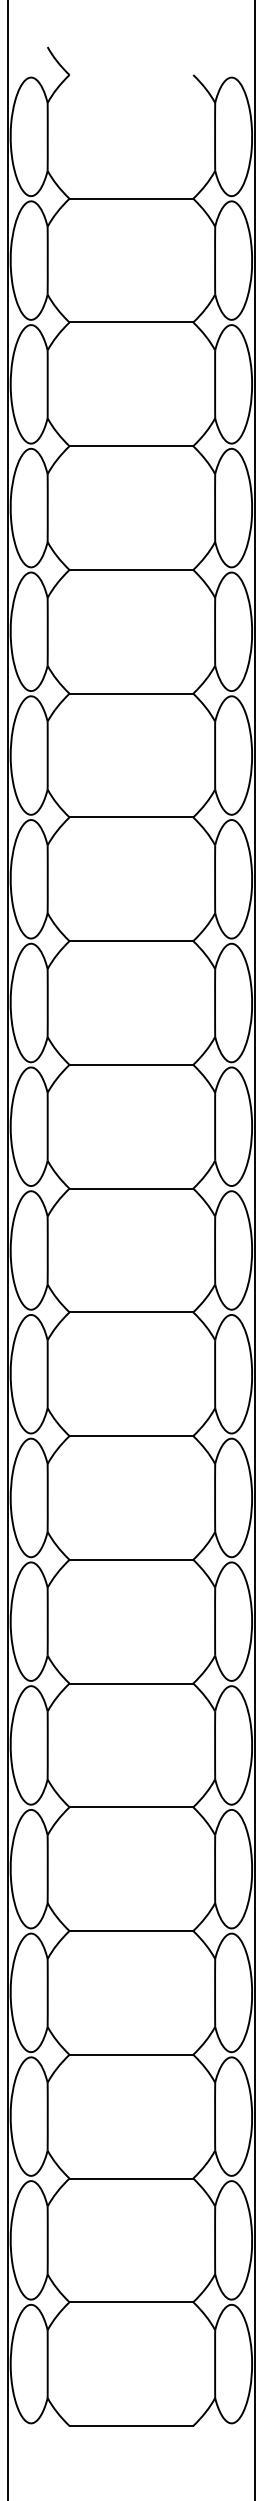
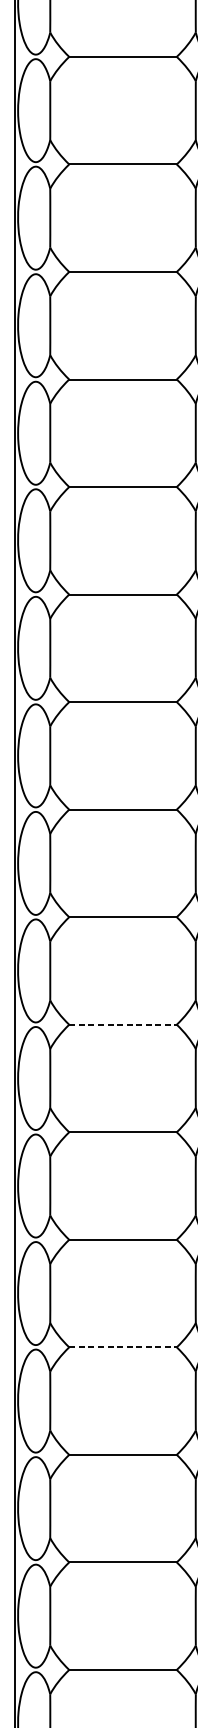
line: (131, 1436) -> (123, 1025), solid -> dashed
line: (131, 1807) -> (123, 1347), solid -> dashed

